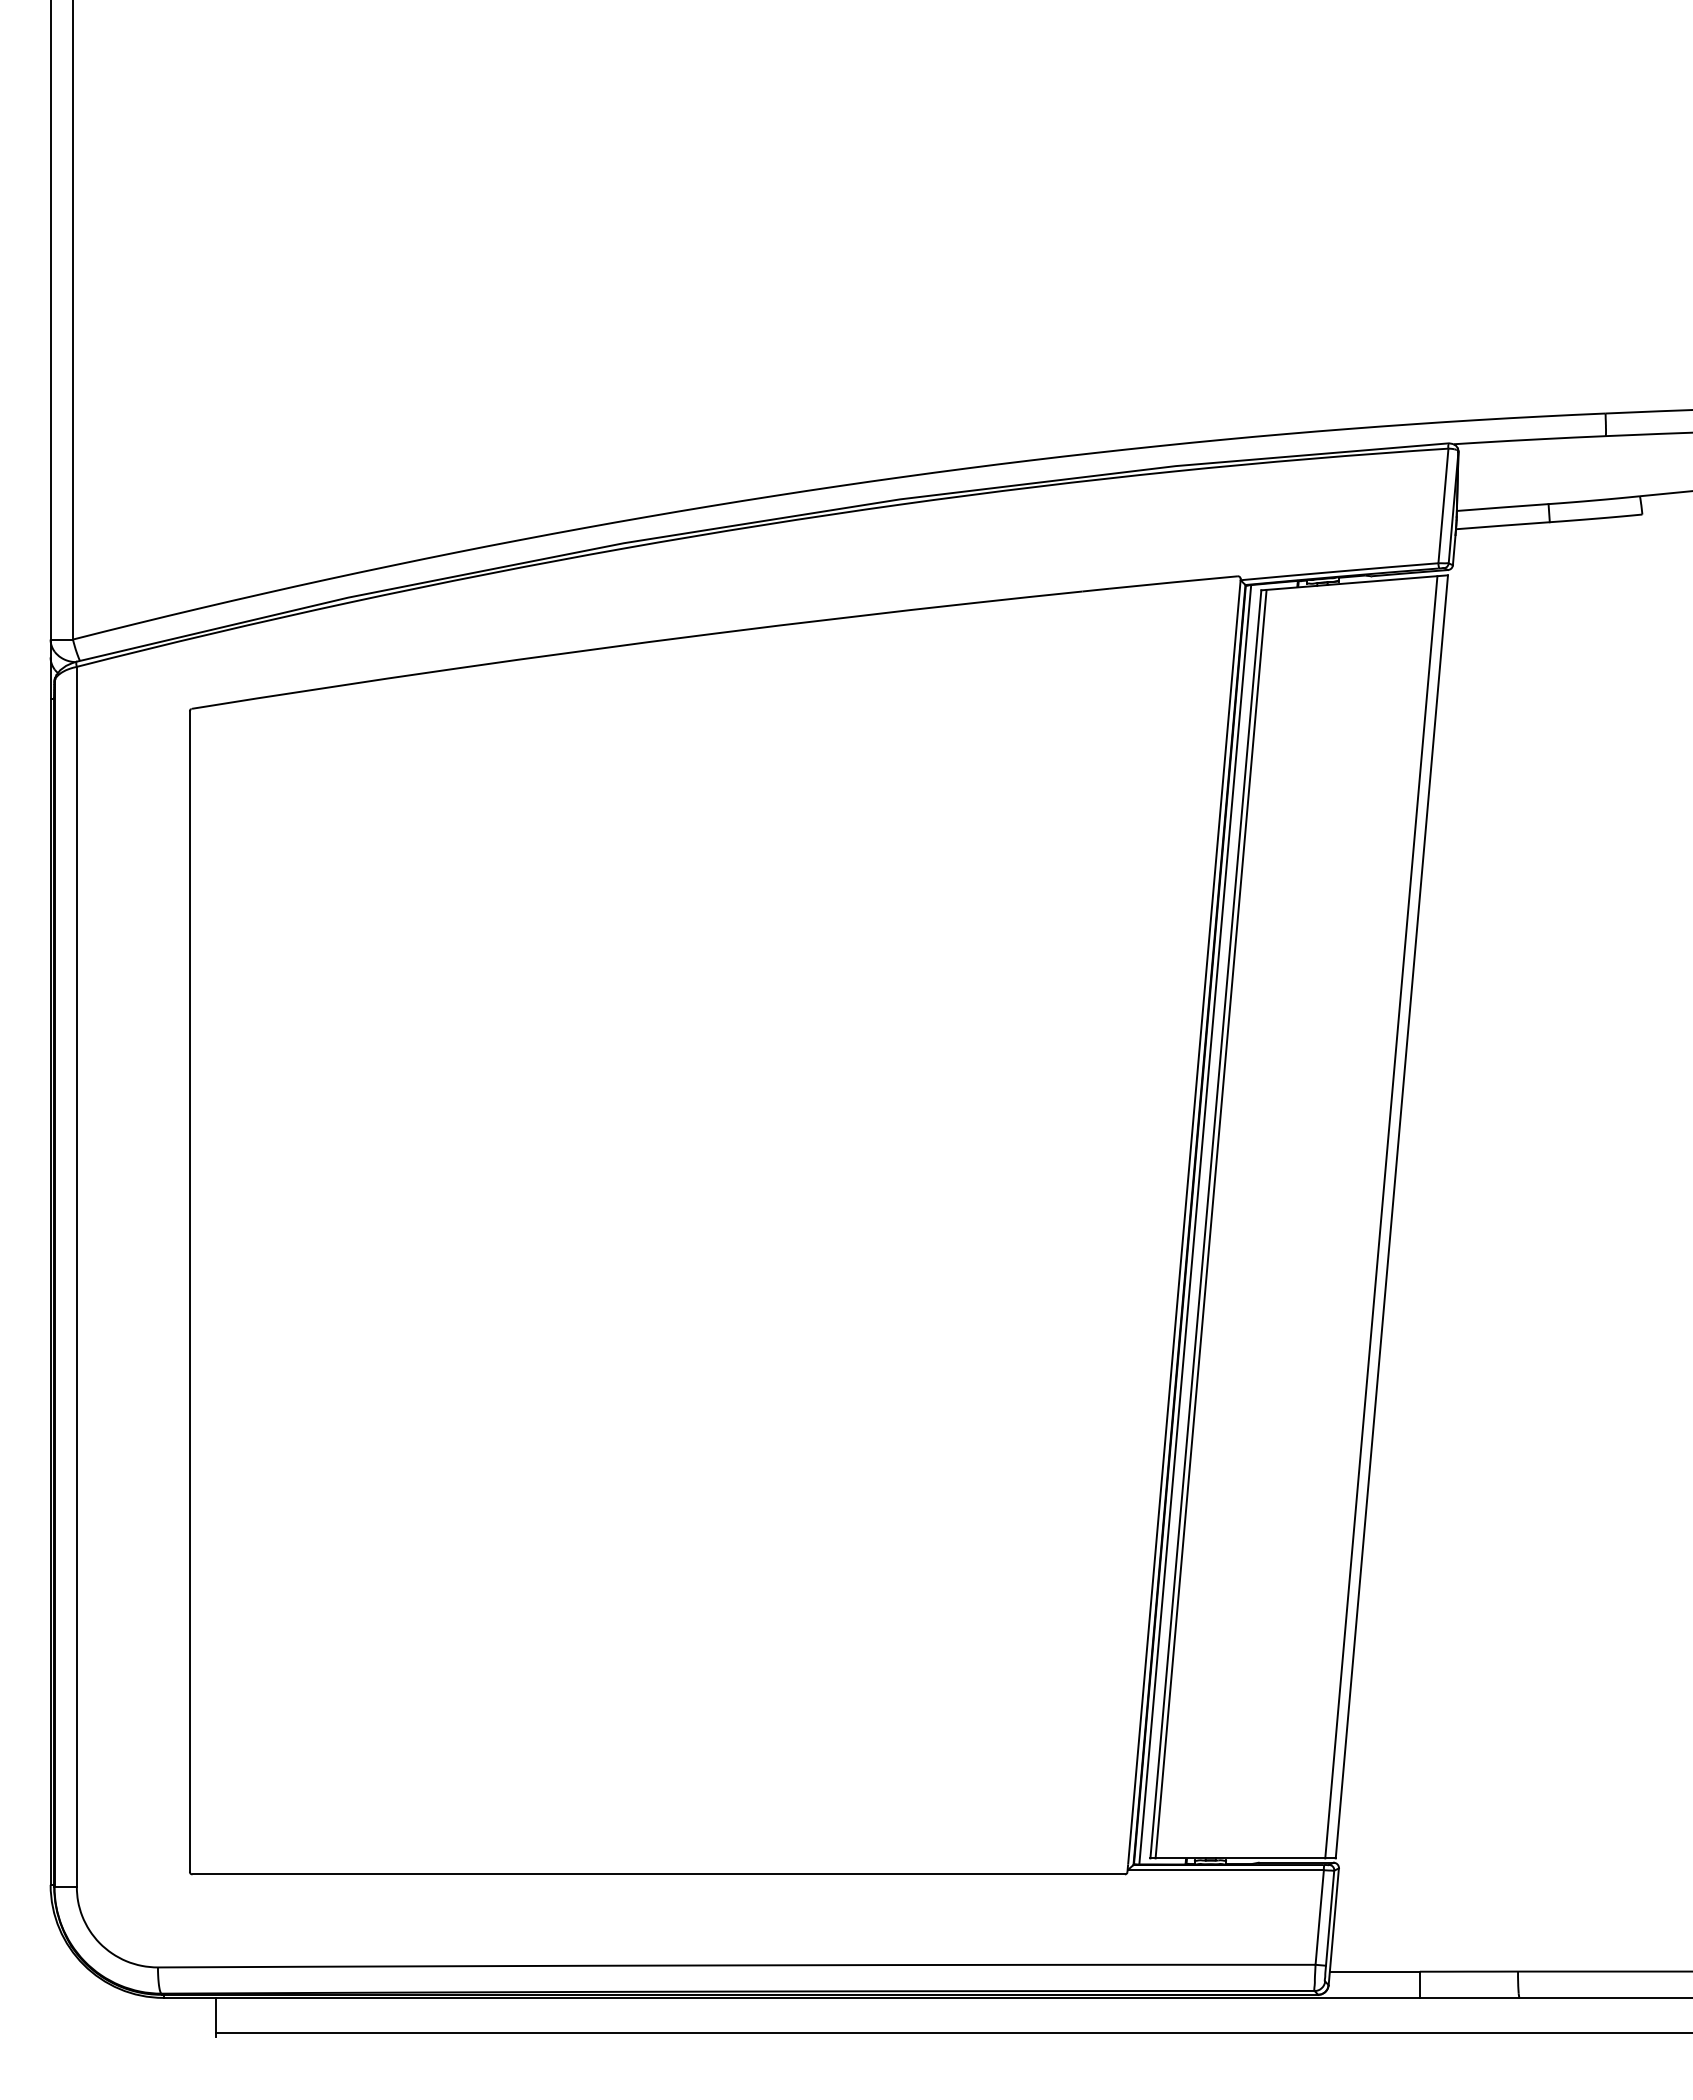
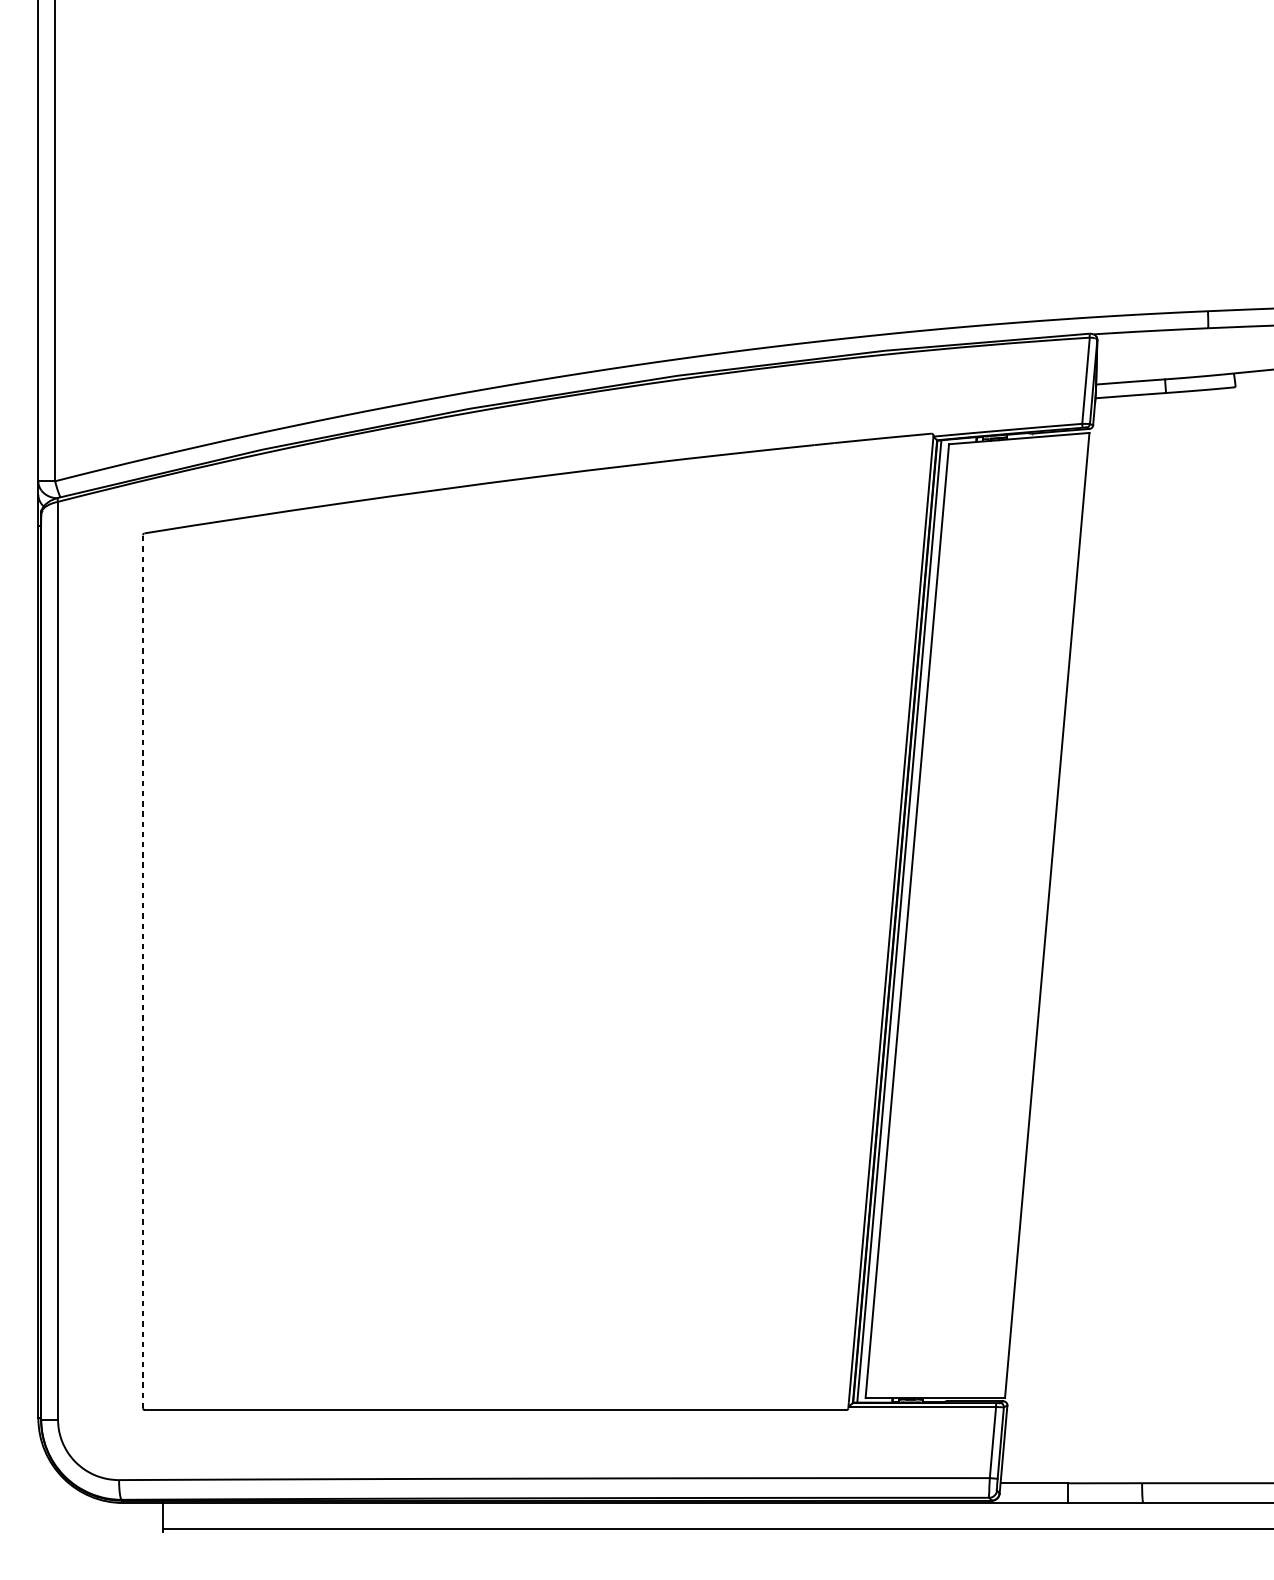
line: (1381, 1217) -> (1039, 915), removed
line: (1210, 1223) -> (910, 920), removed
line: (189, 1291) -> (142, 971), solid -> dashed

